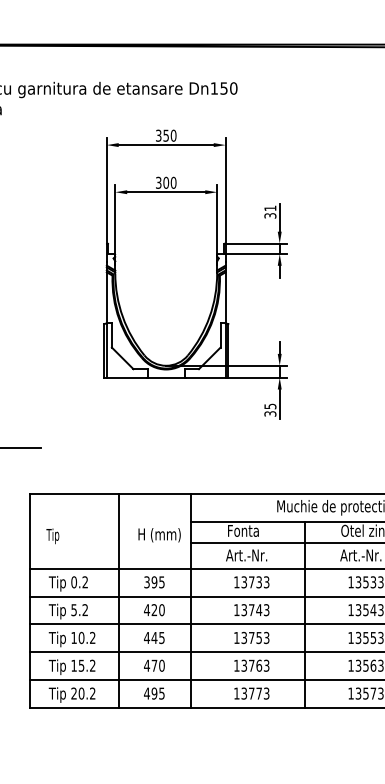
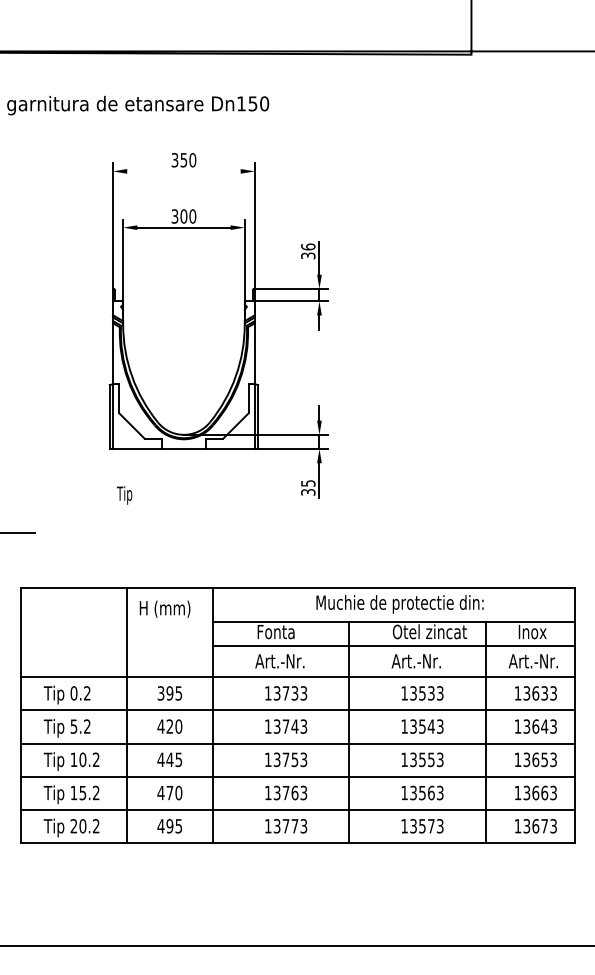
line: (165, 145) -> (183, 171), removed
text: (270, 208) -> (308, 246), 31 -> 36
text: (159, 534) -> (164, 608), moved
text: (52, 536) -> (124, 495), moved

